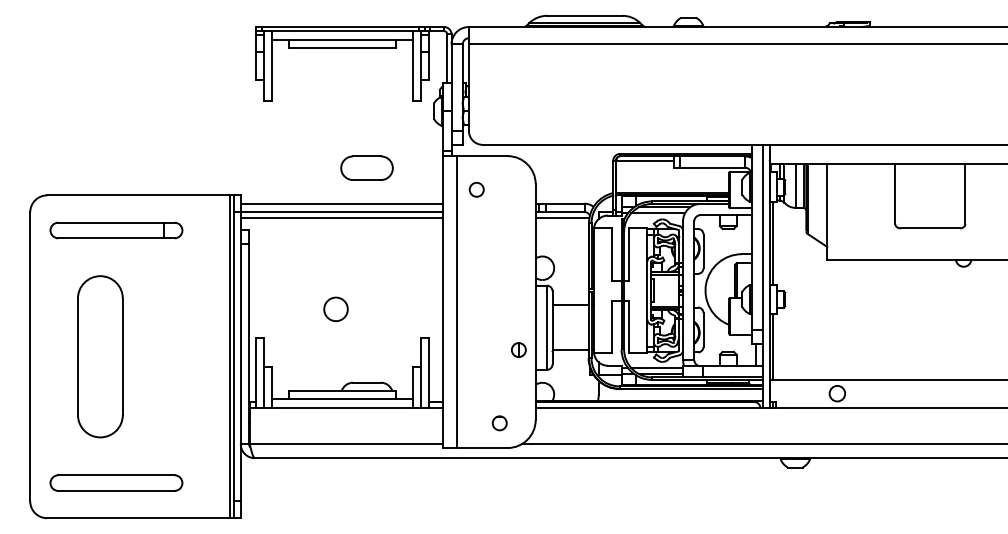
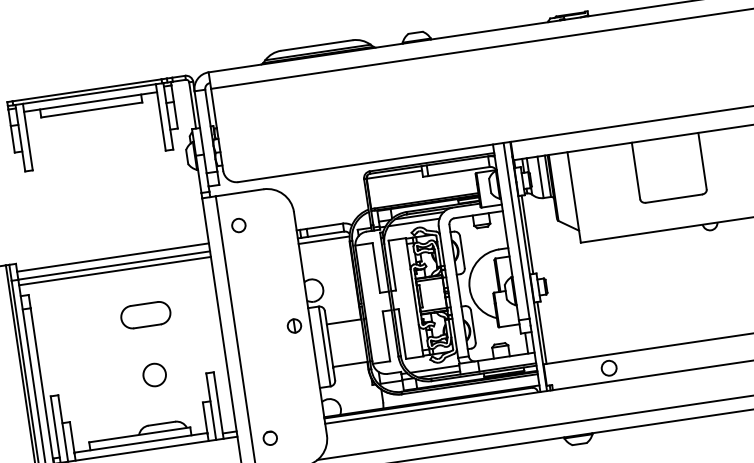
part: (366, 167) -> (145, 314), moved
circle: (335, 308) -> (154, 374), moved
part: (518, 349) -> (294, 325), moved
circle: (499, 423) -> (270, 438), moved

